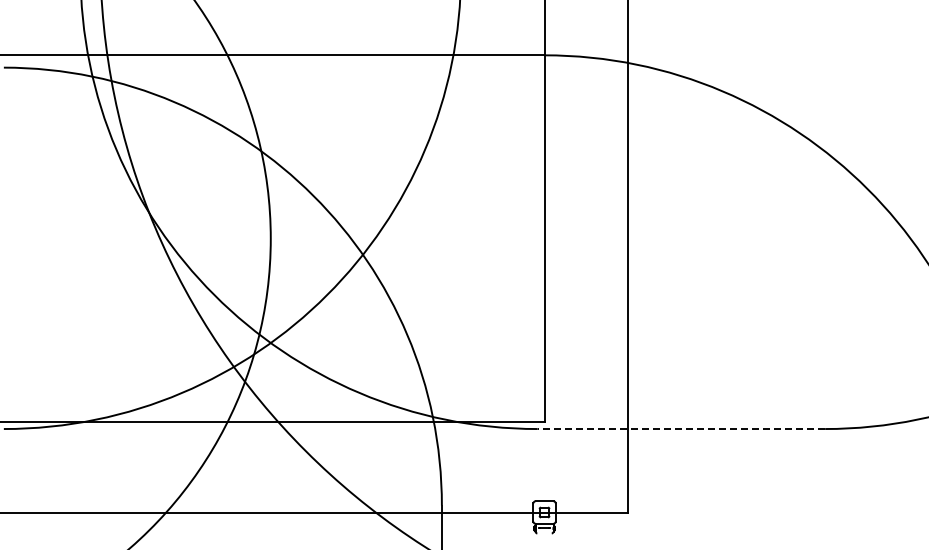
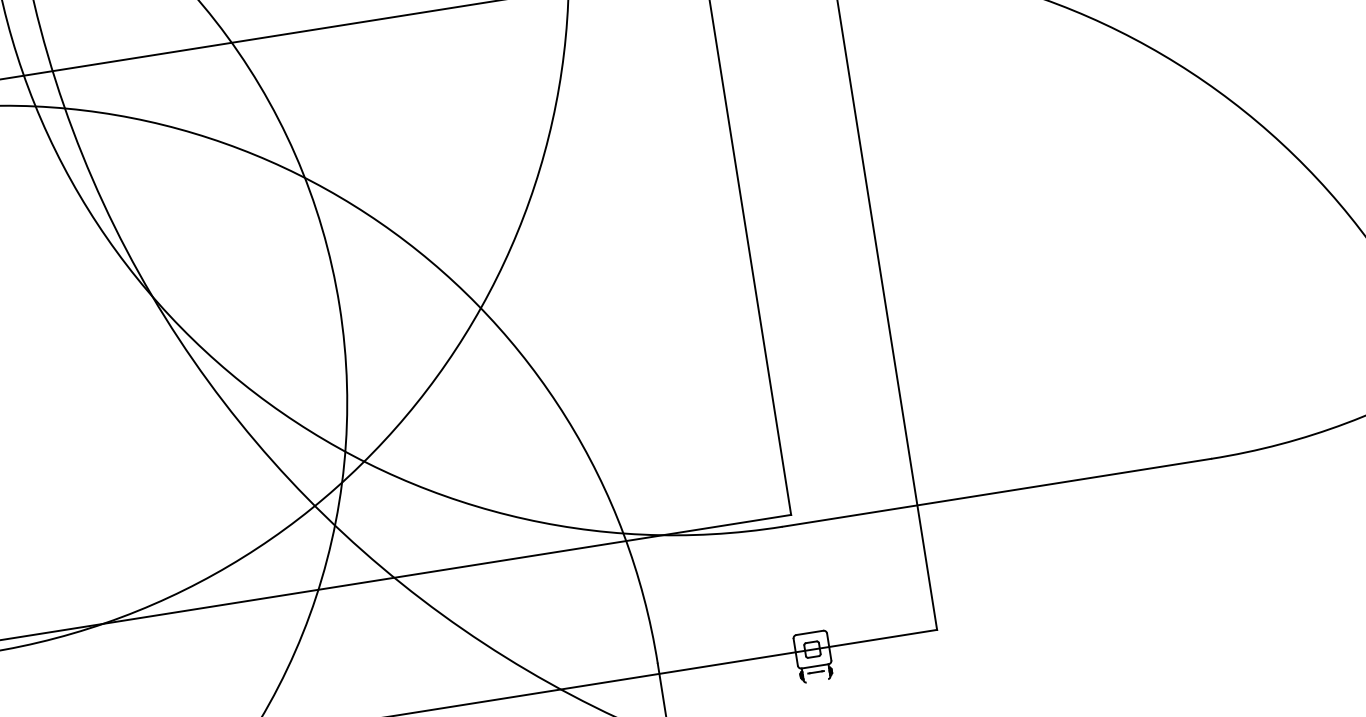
line: (681, 429) -> (997, 493), dashed -> solid

